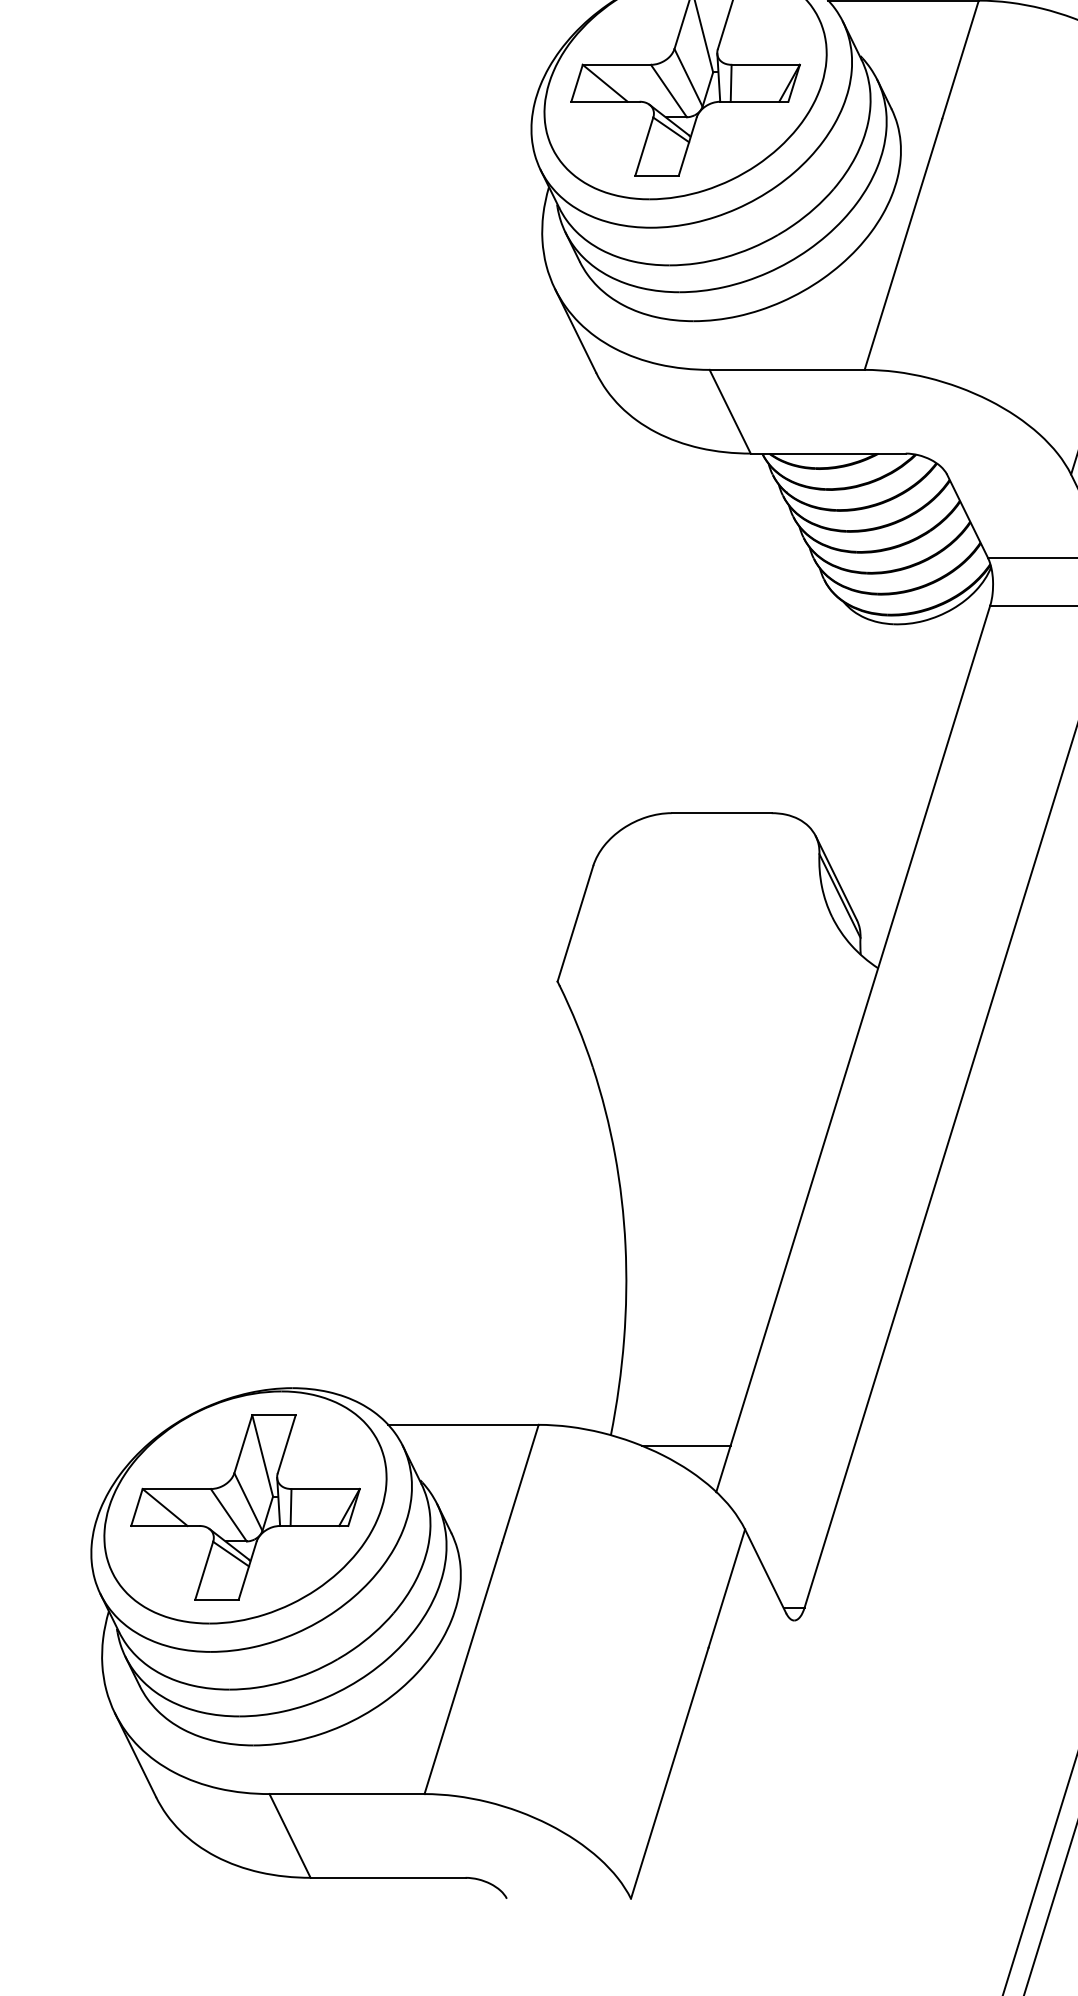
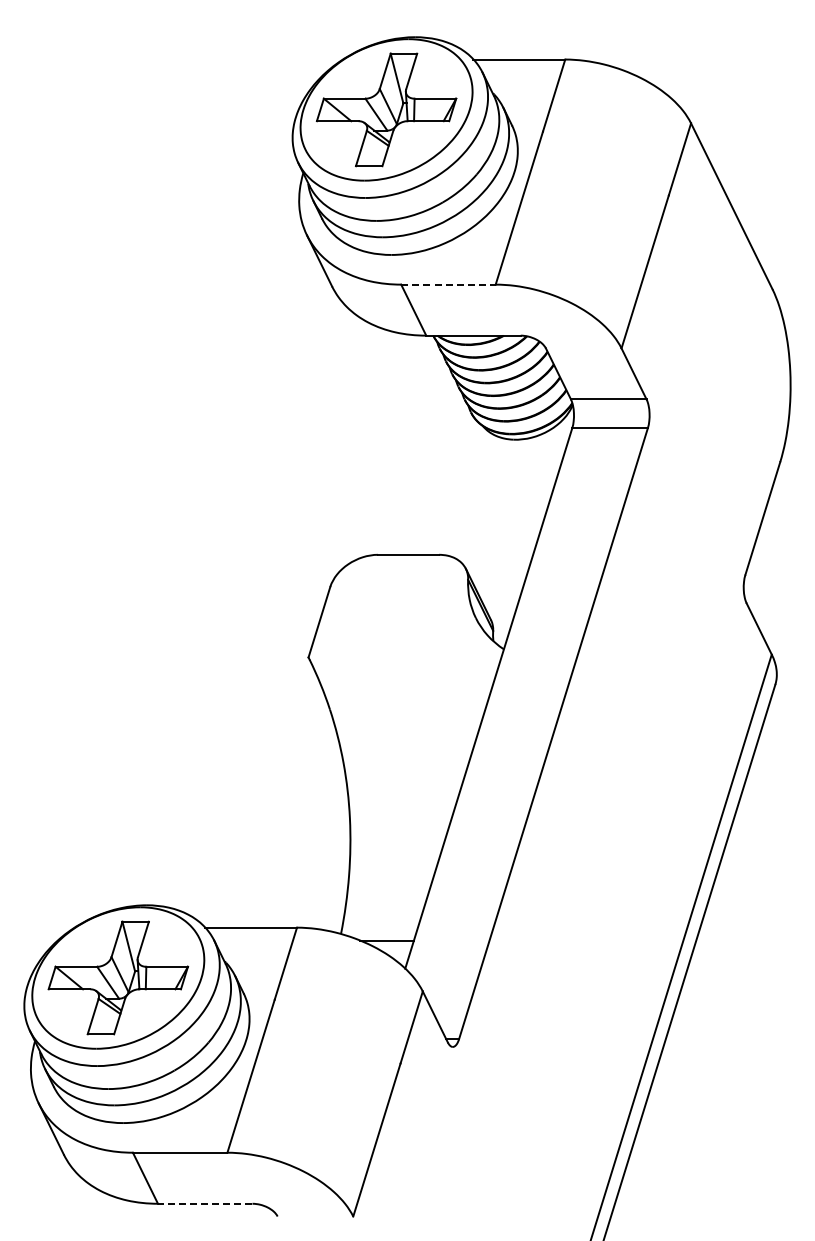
line: (787, 369) -> (448, 284), solid -> dashed
line: (386, 1877) -> (204, 1203), solid -> dashed

